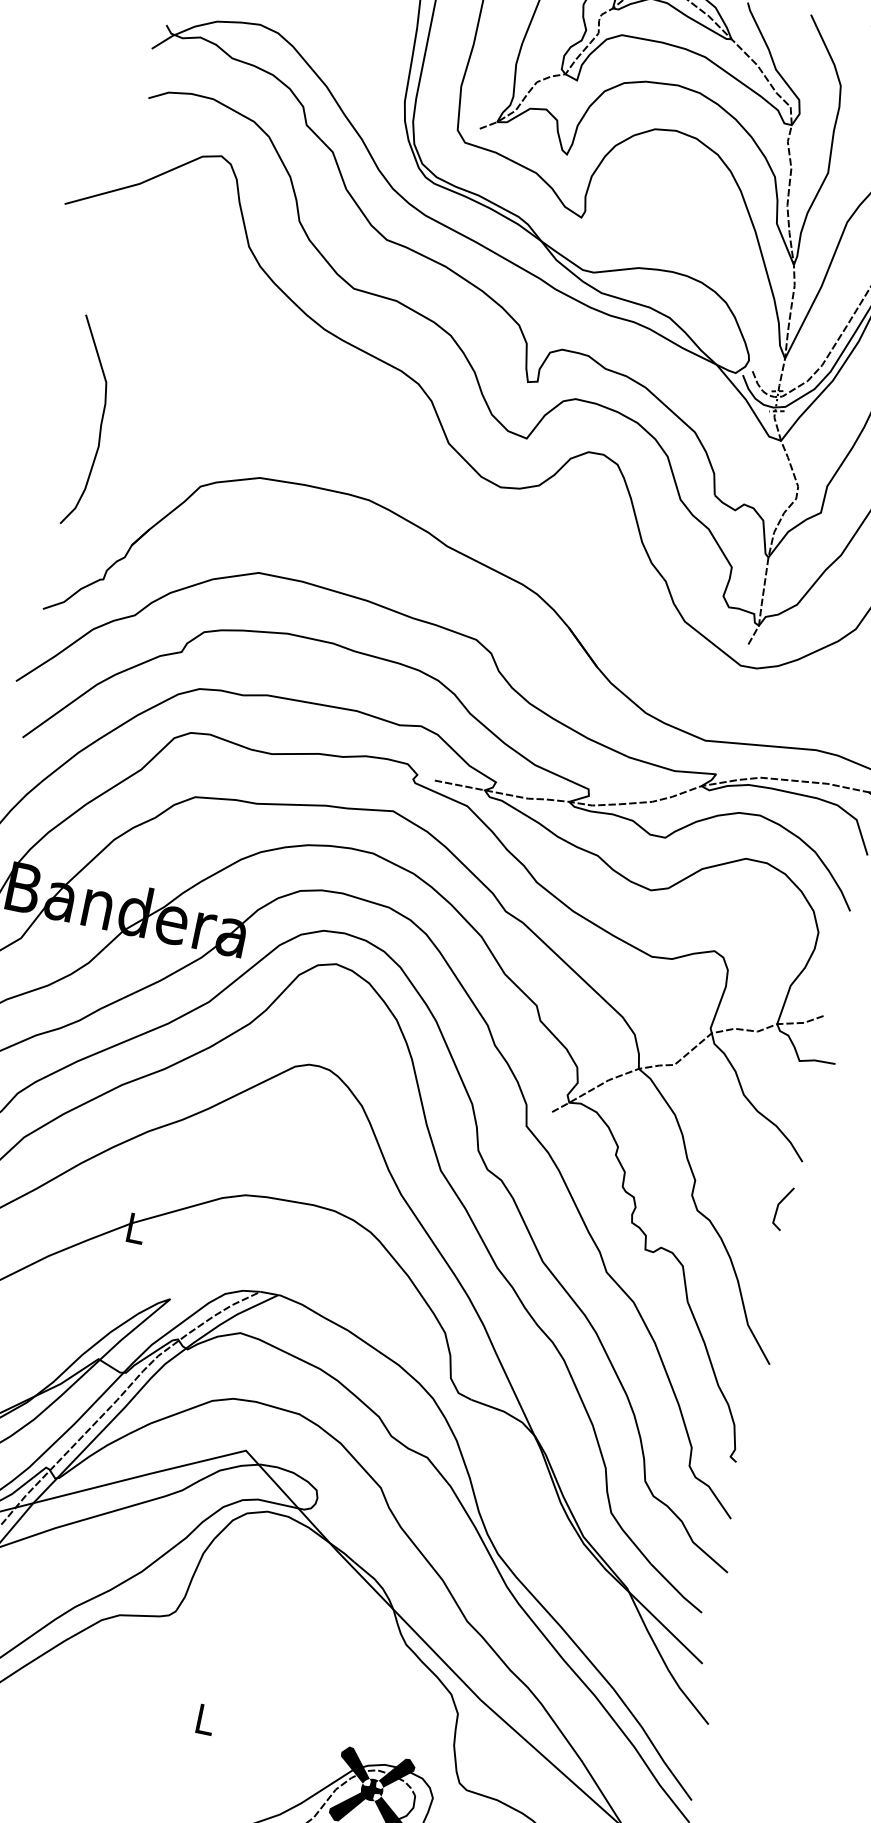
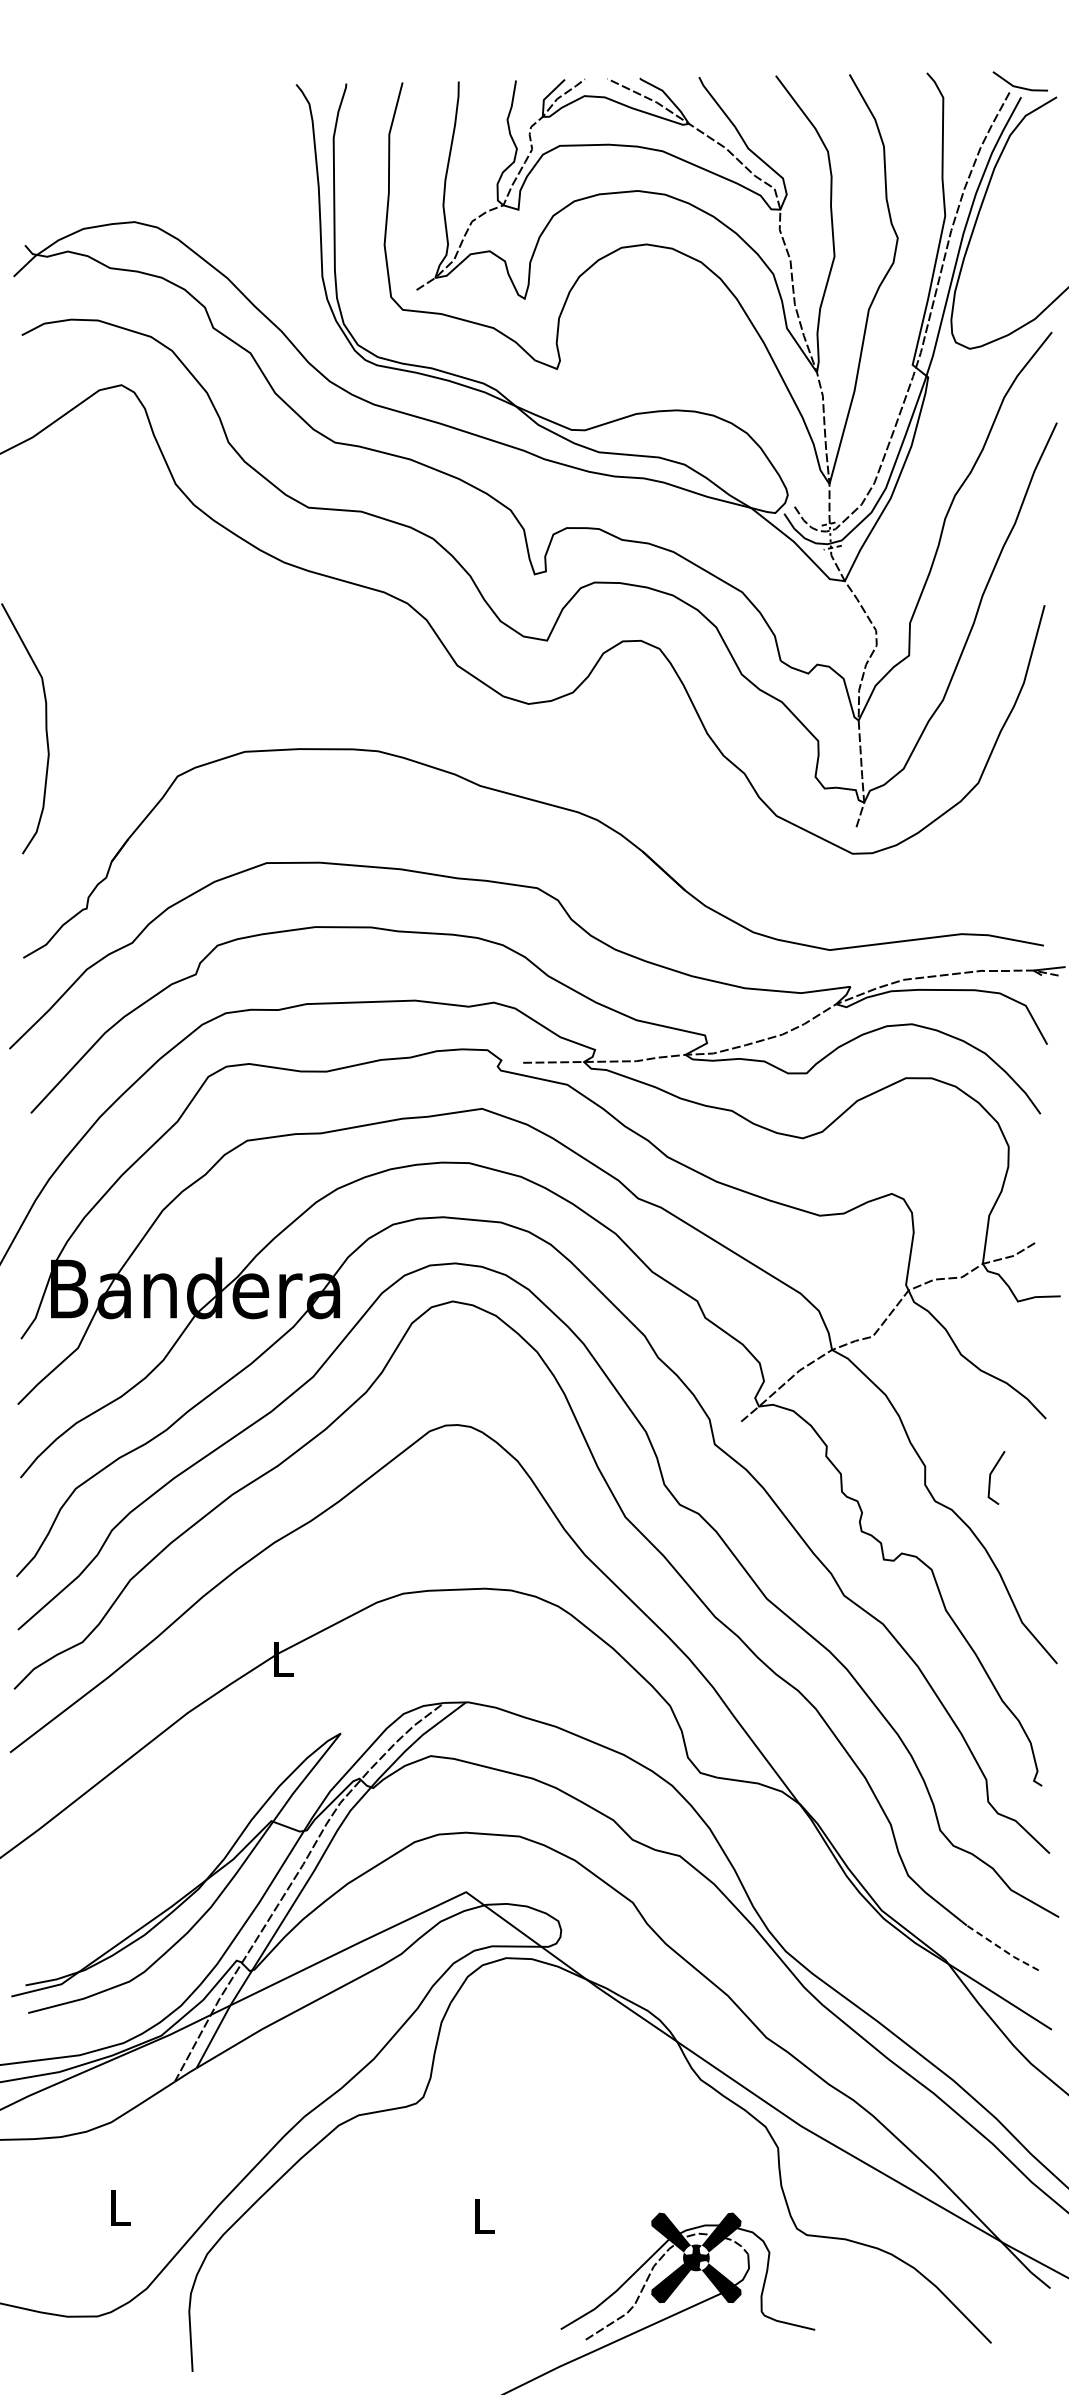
line: (779, 1205) -> (991, 1475), moved
line: (675, 1589) -> (1002, 1949), solid -> dashed

